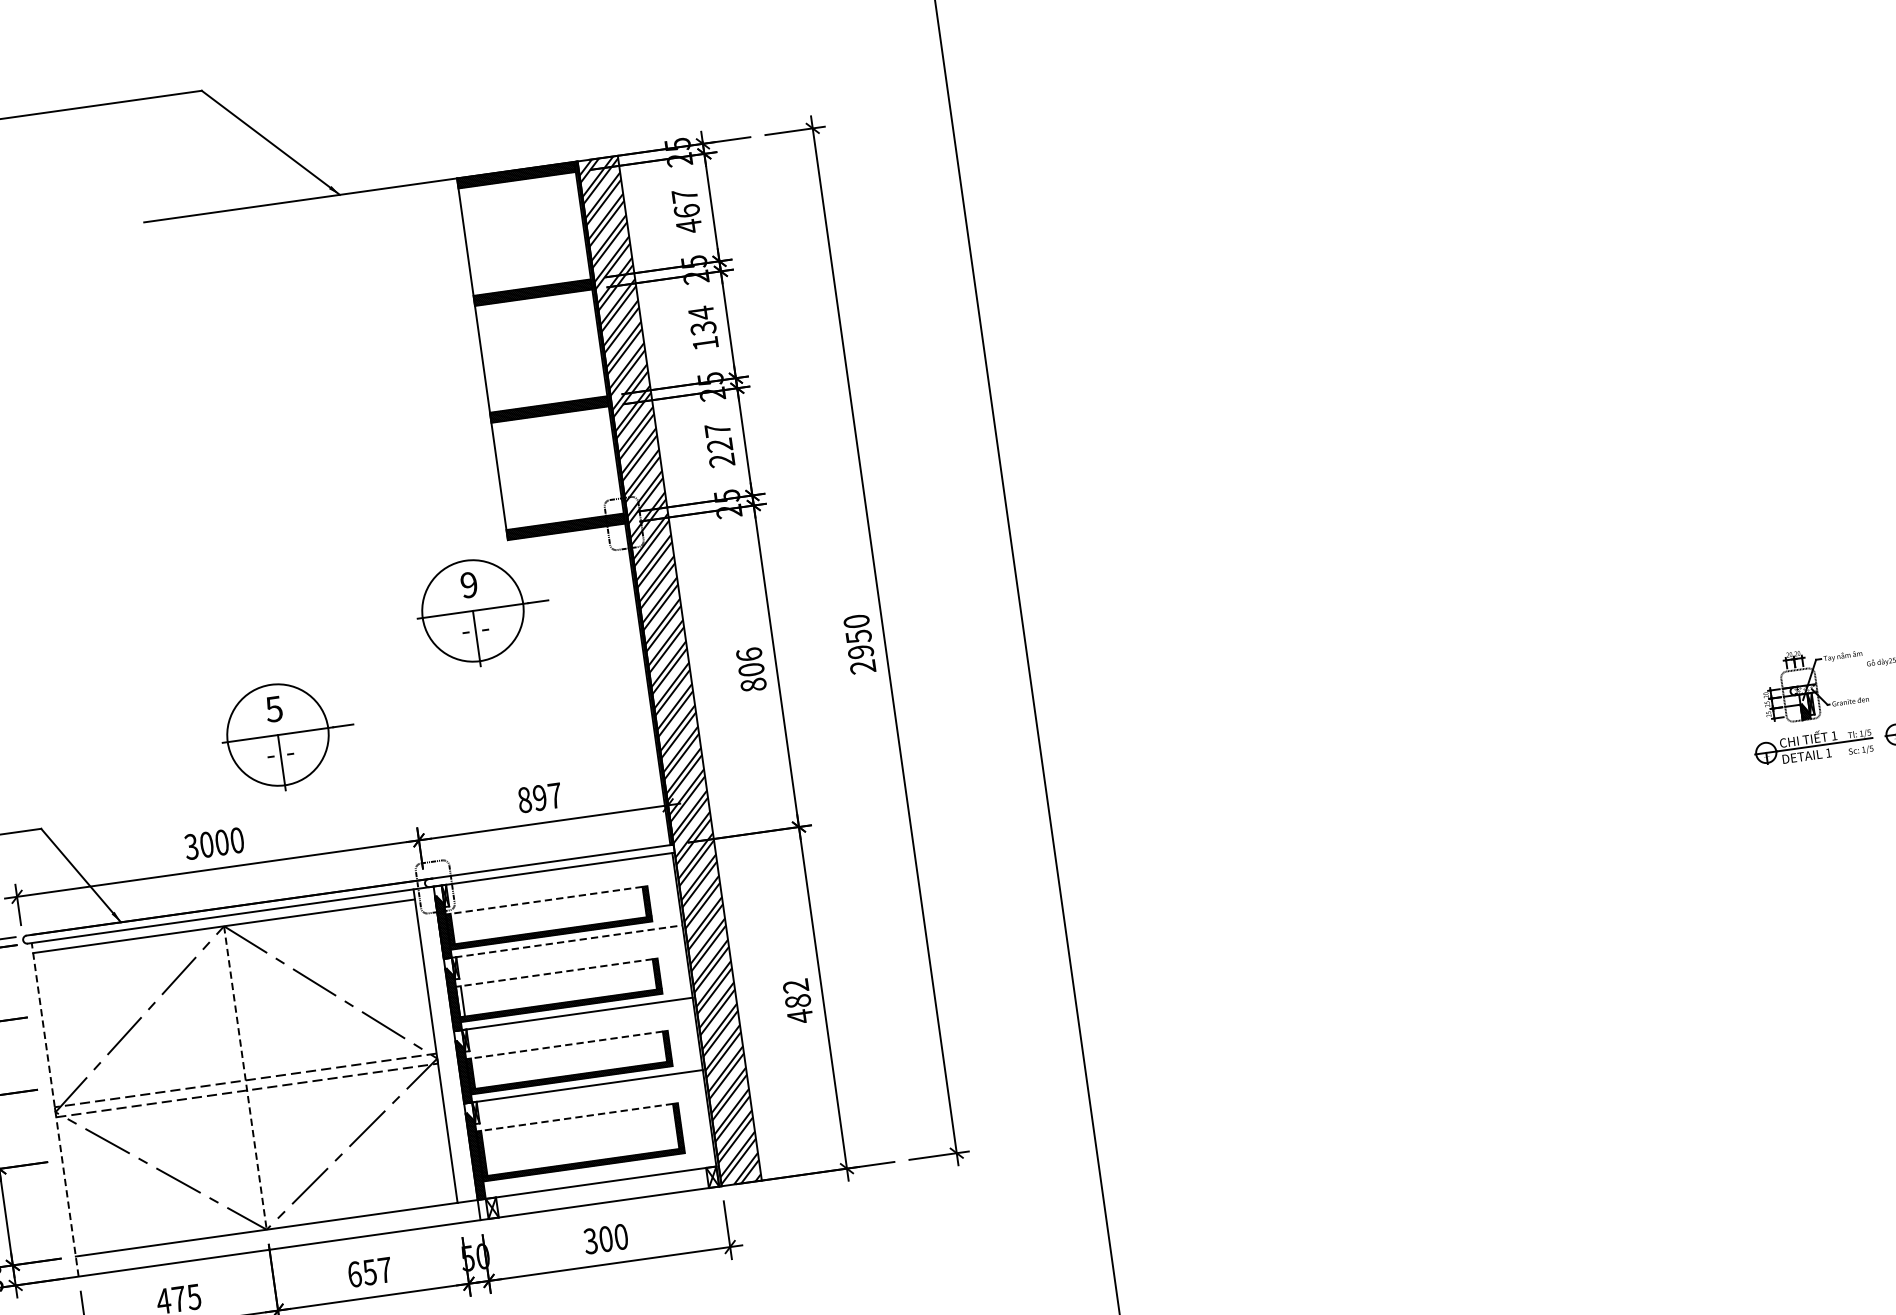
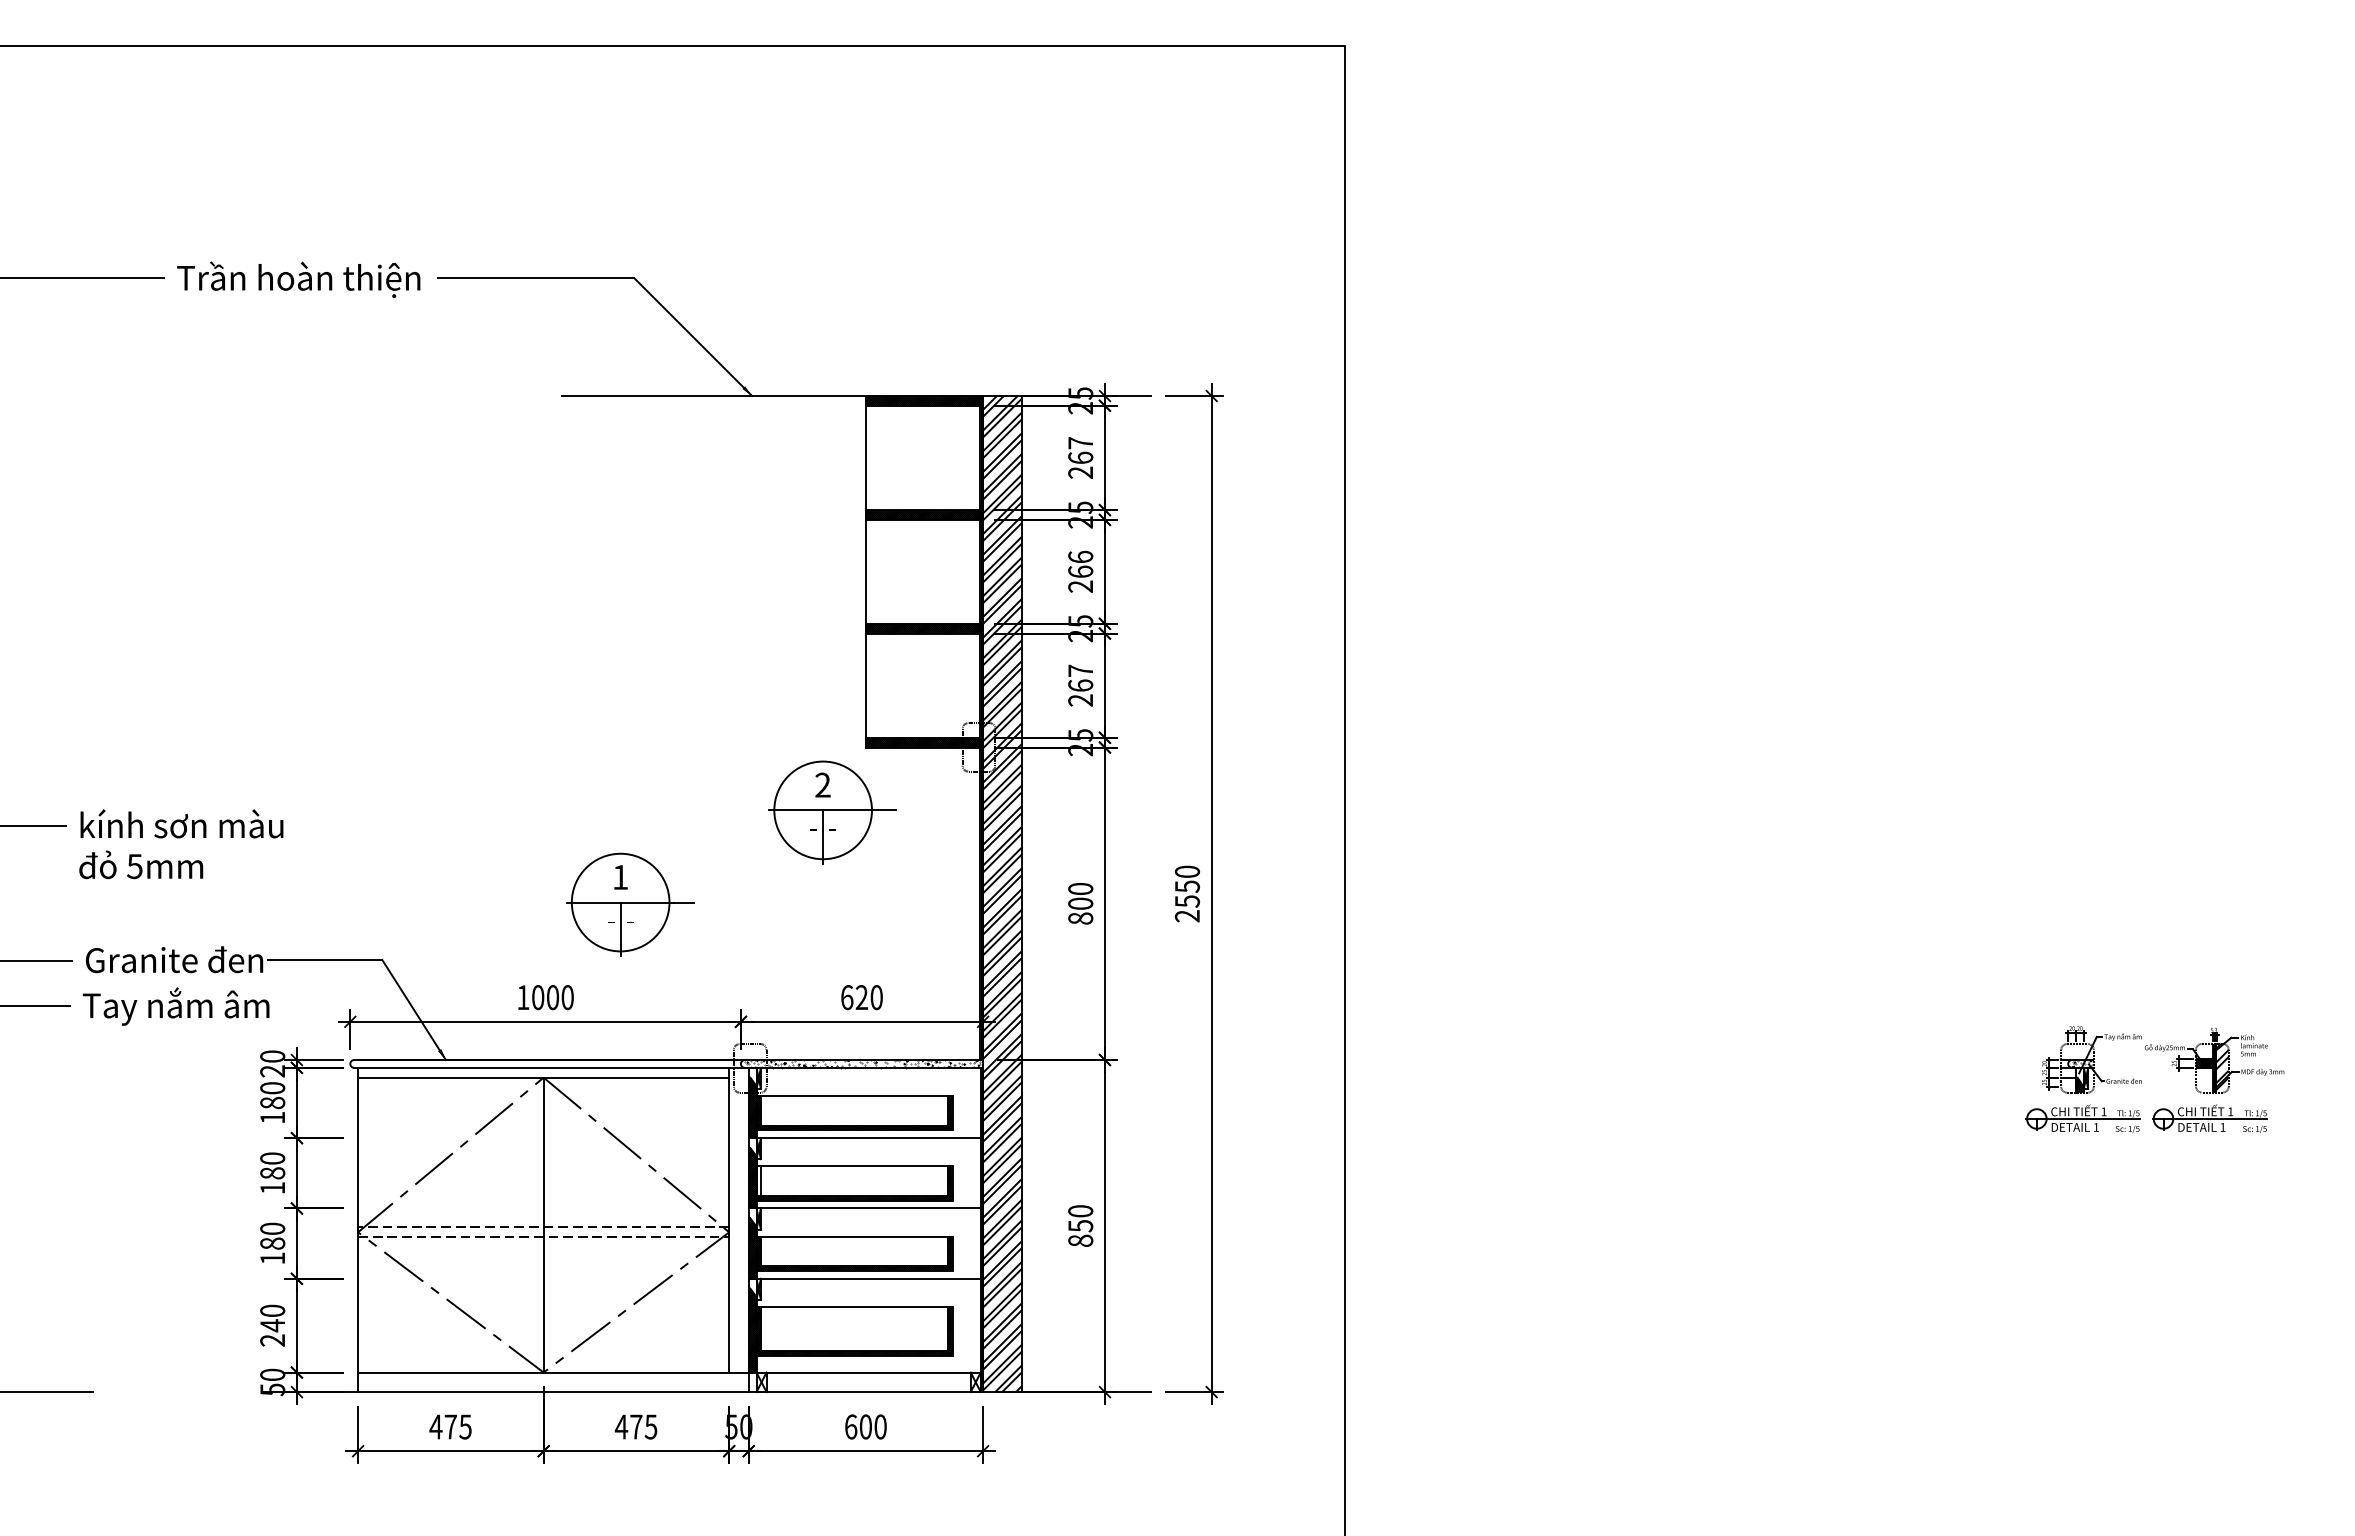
text: (688, 226) -> (1080, 472), 467 -> 267
text: (703, 327) -> (1080, 571), 134 -> 266
text: (719, 445) -> (1080, 685), 227 -> 267
text: (468, 585) -> (822, 785), 9 -> 2
text: (859, 652) -> (1186, 901), 2950 -> 2550
text: (749, 654) -> (1080, 888), 806 -> 800
text: (274, 709) -> (620, 877), 5 -> 1
text: (539, 797) -> (861, 997), 897 -> 620
text: (191, 846) -> (523, 997), 3000 -> 1000
hatch: (549, 865) -> (861, 1063), added
line: (546, 900) -> (854, 1096), dashed -> solid
line: (563, 942) -> (865, 1138), dashed -> solid
line: (556, 972) -> (854, 1166), dashed -> solid
text: (797, 1001) -> (1080, 1226), 482 -> 850
line: (566, 1044) -> (854, 1236), dashed -> solid
line: (245, 1078) -> (543, 1225), dashed -> solid
line: (55, 1109) -> (358, 1229), dashed -> solid
line: (577, 1117) -> (854, 1307), dashed -> solid
text: (590, 1240) -> (850, 1426), 300 -> 600
text: (369, 1271) -> (635, 1426), 657 -> 475

